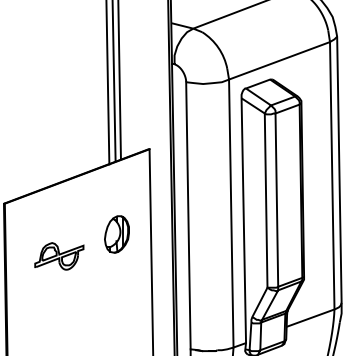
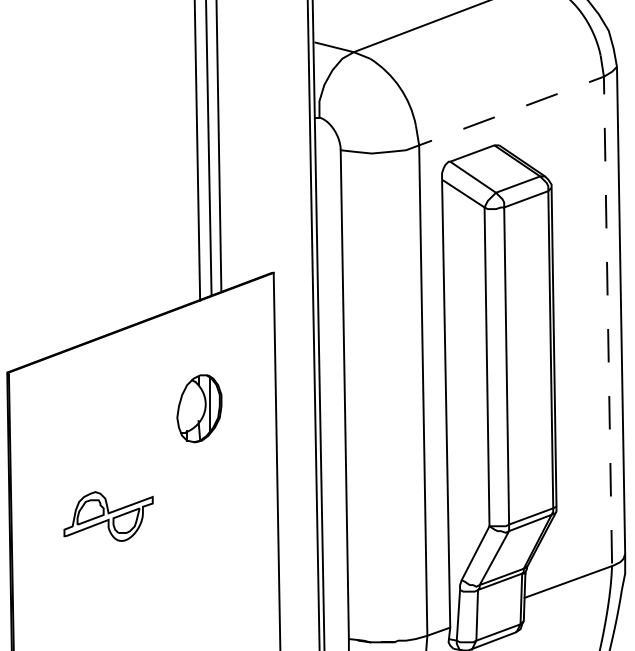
line: (331, 115) -> (606, 211), solid -> dashed
part: (116, 234) -> (198, 408), moved
part: (59, 256) -> (108, 516), moved

